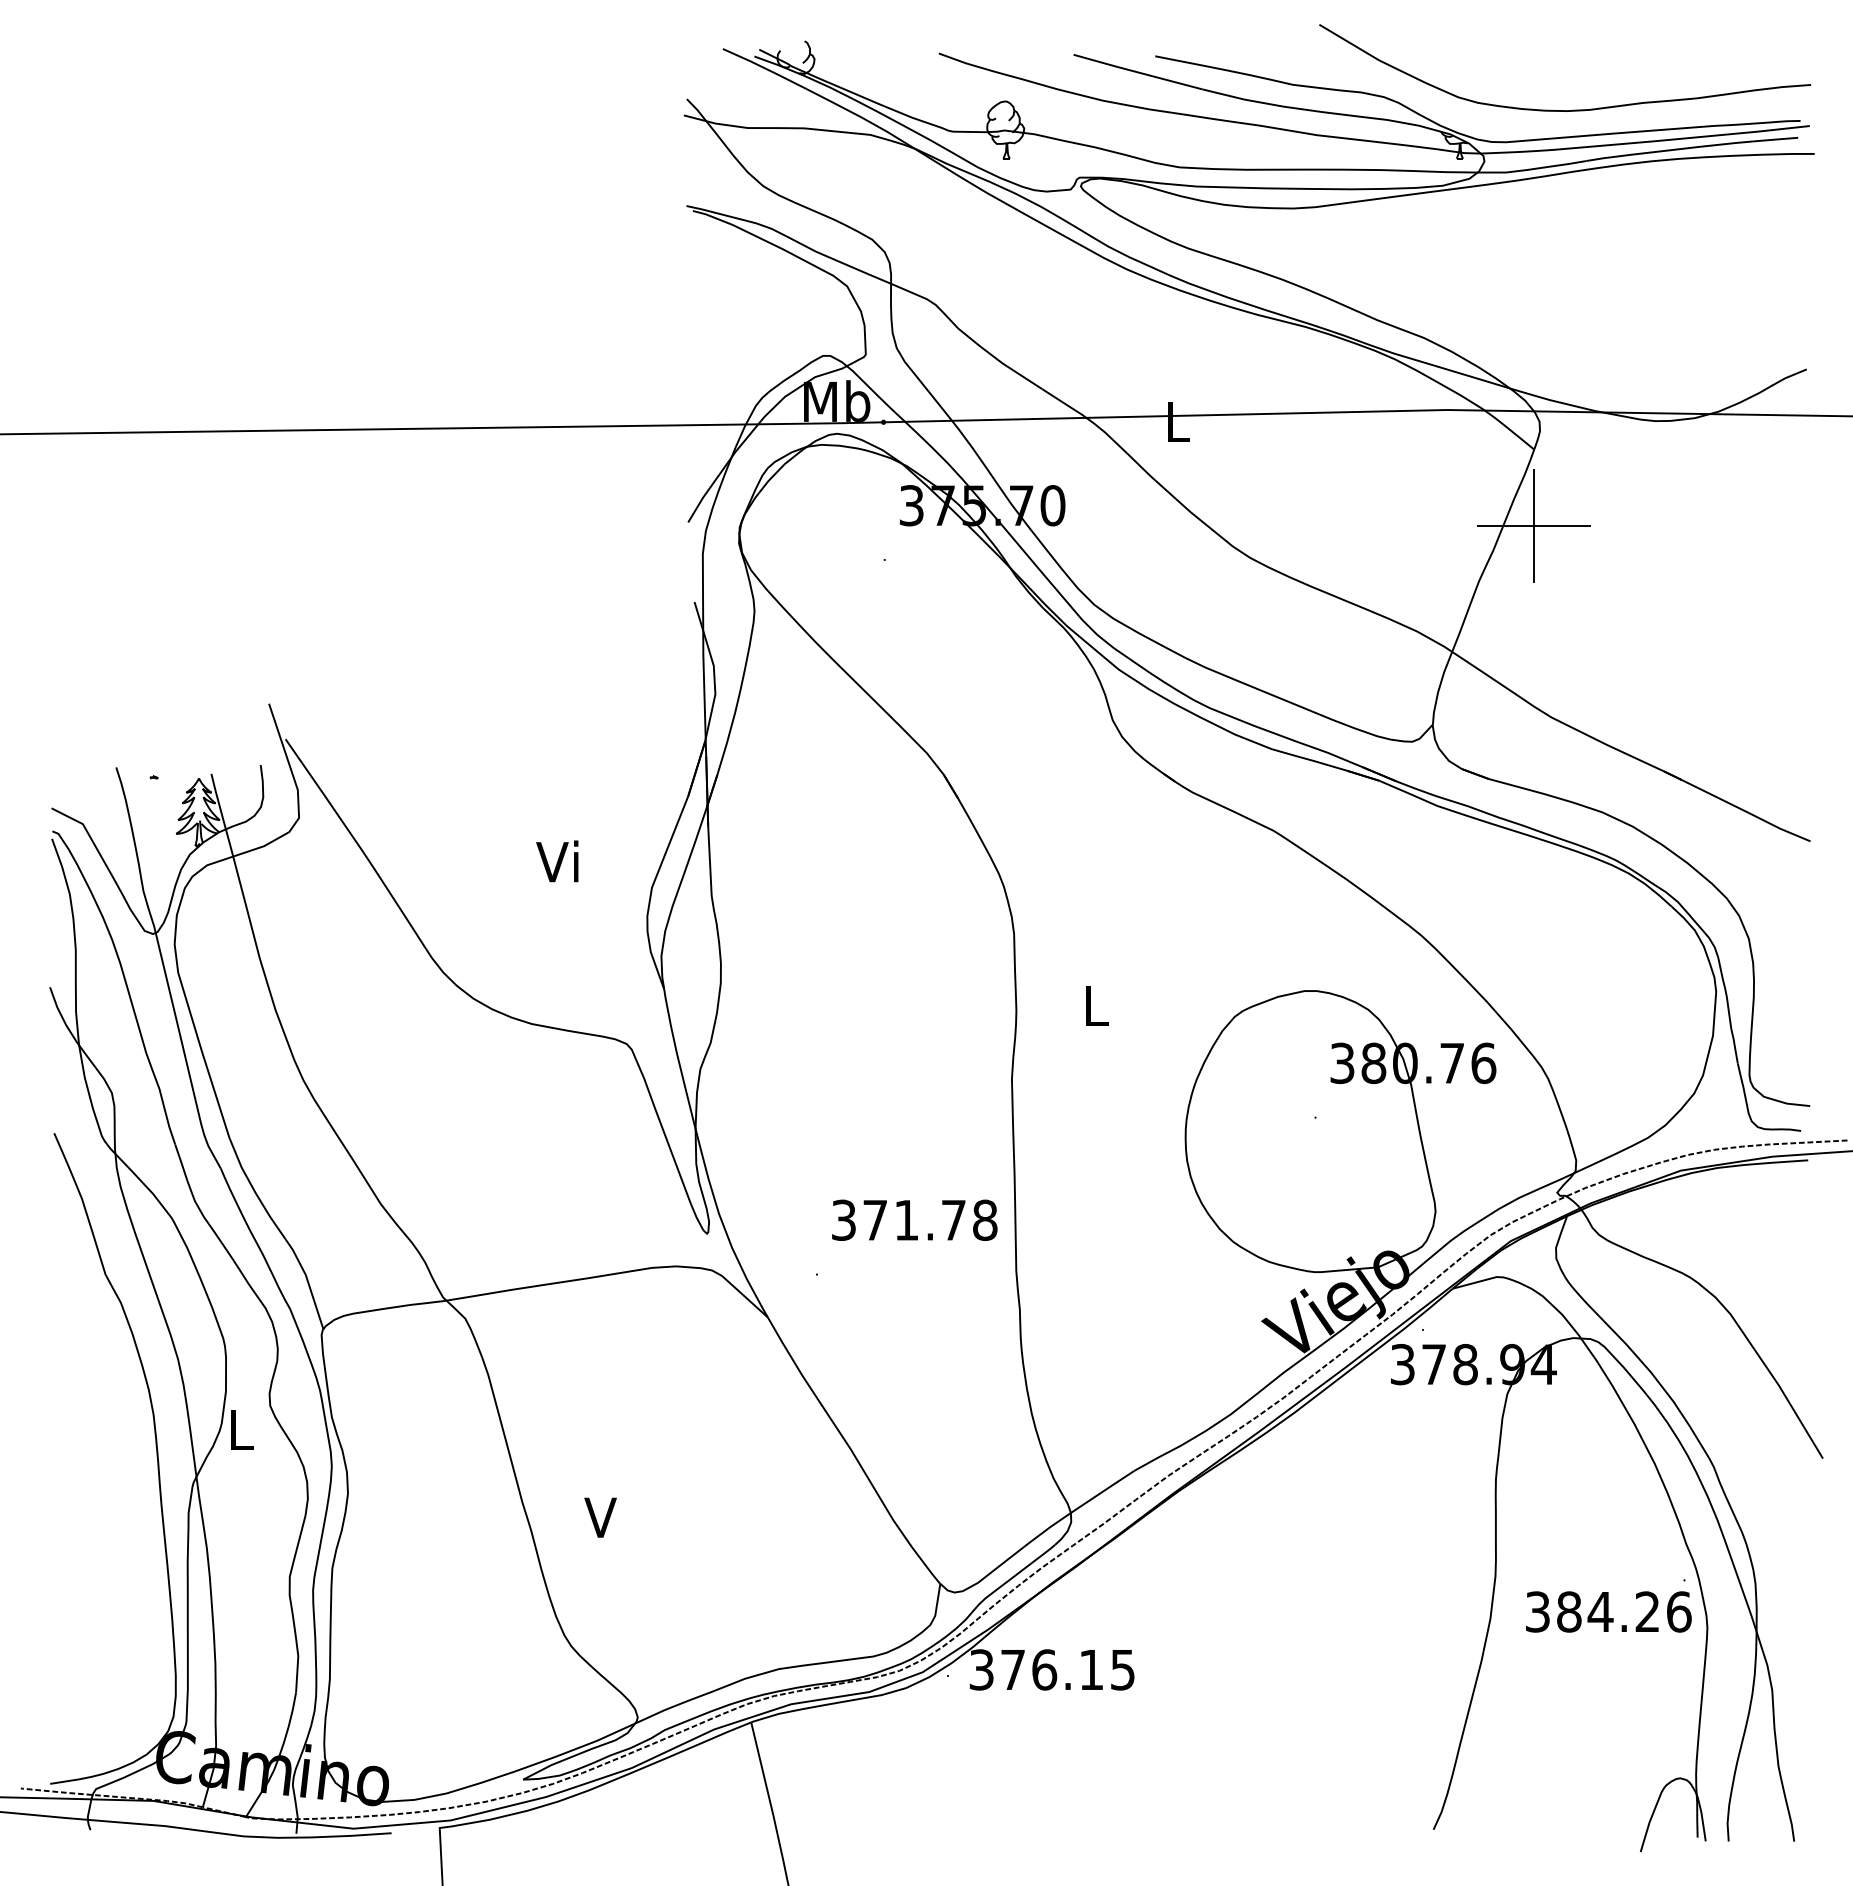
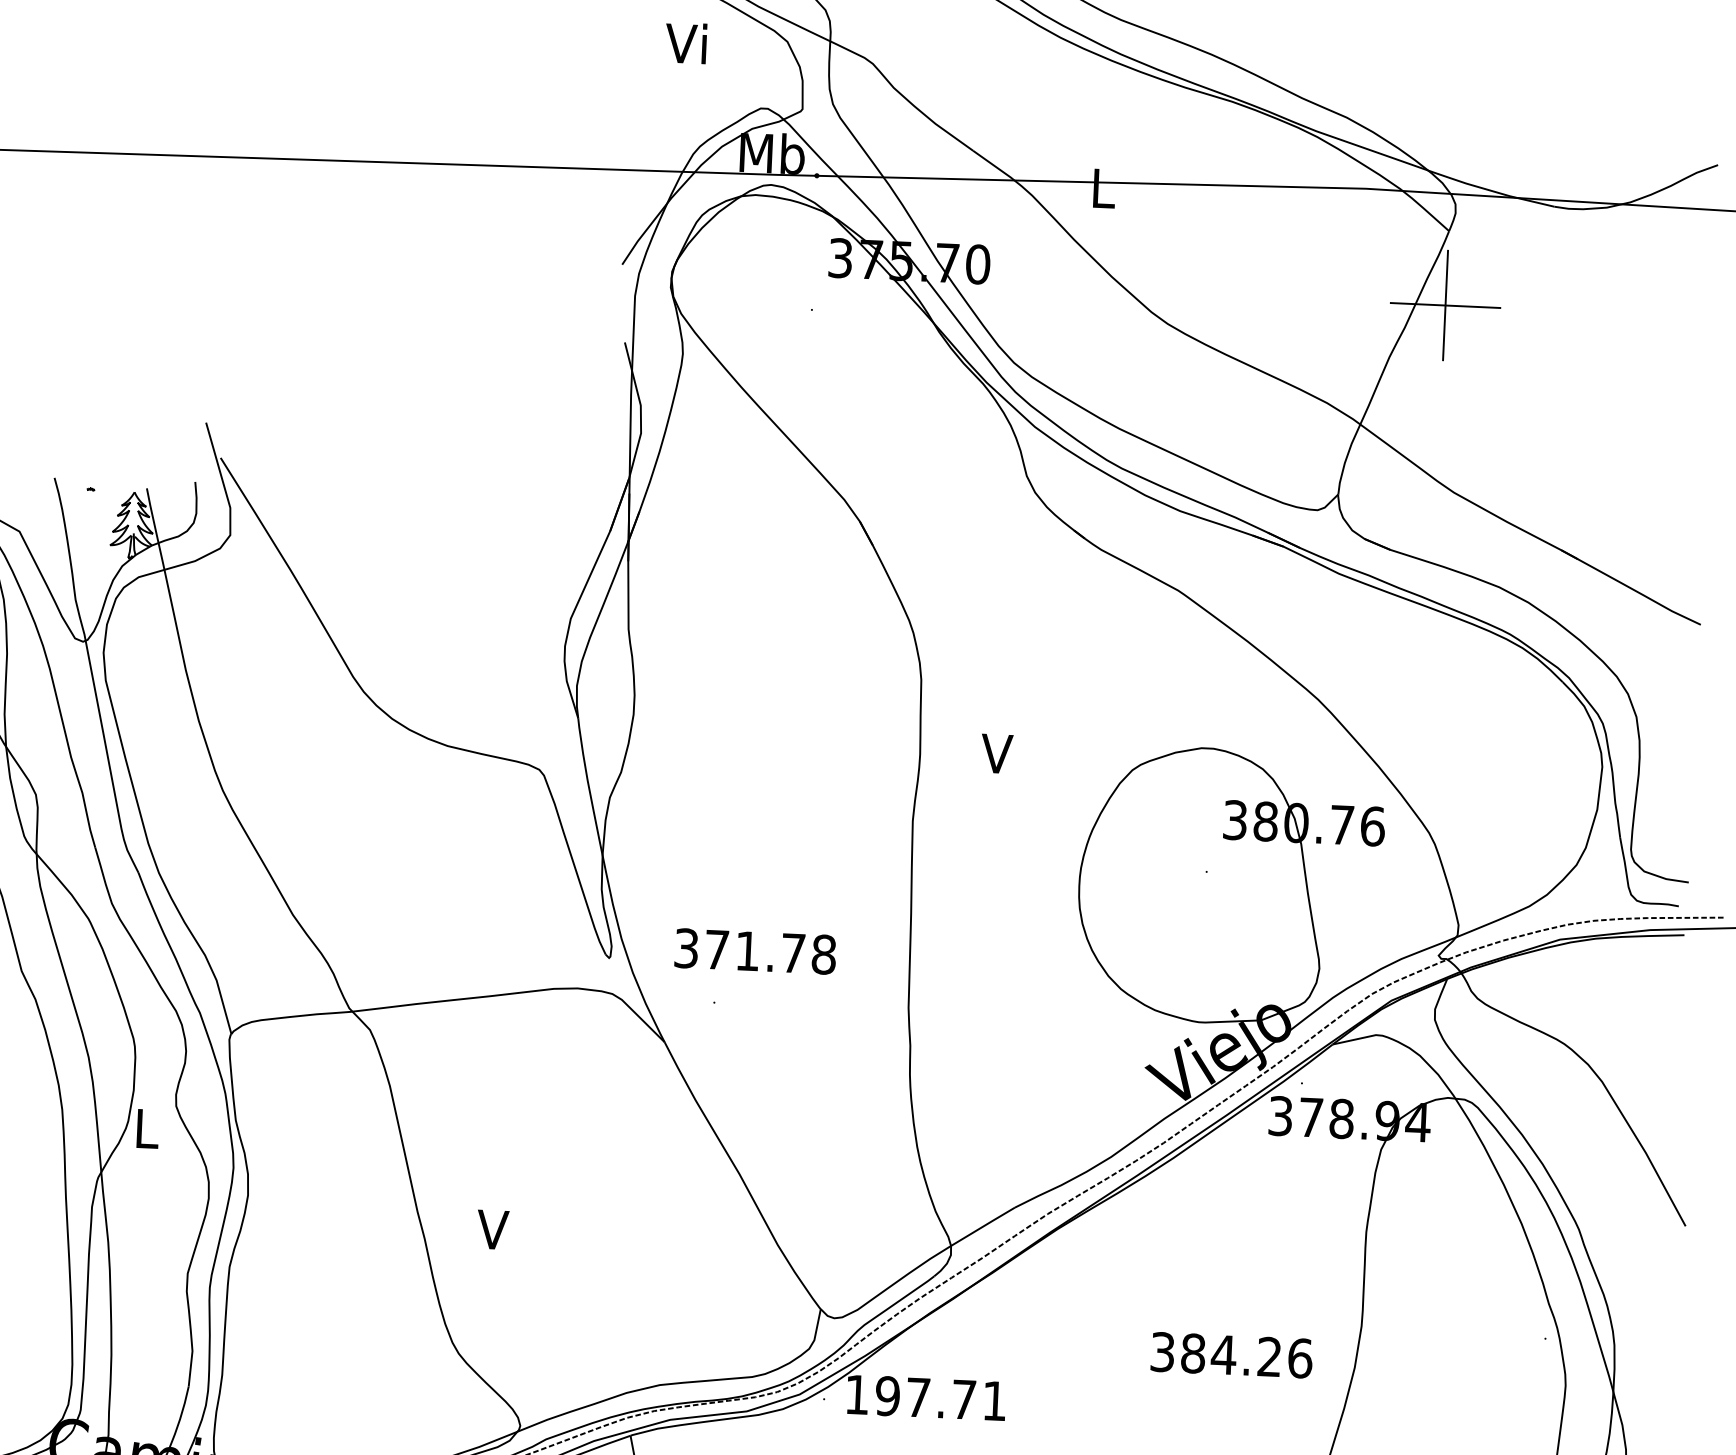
text: (557, 861) -> (686, 43), moved
text: (1094, 1006) -> (996, 753), L -> V
text: (914, 1219) -> (755, 950), moved
text: (1608, 1611) -> (1231, 1354), moved
text: (1051, 1669) -> (925, 1397), 376.15 -> 197.71

